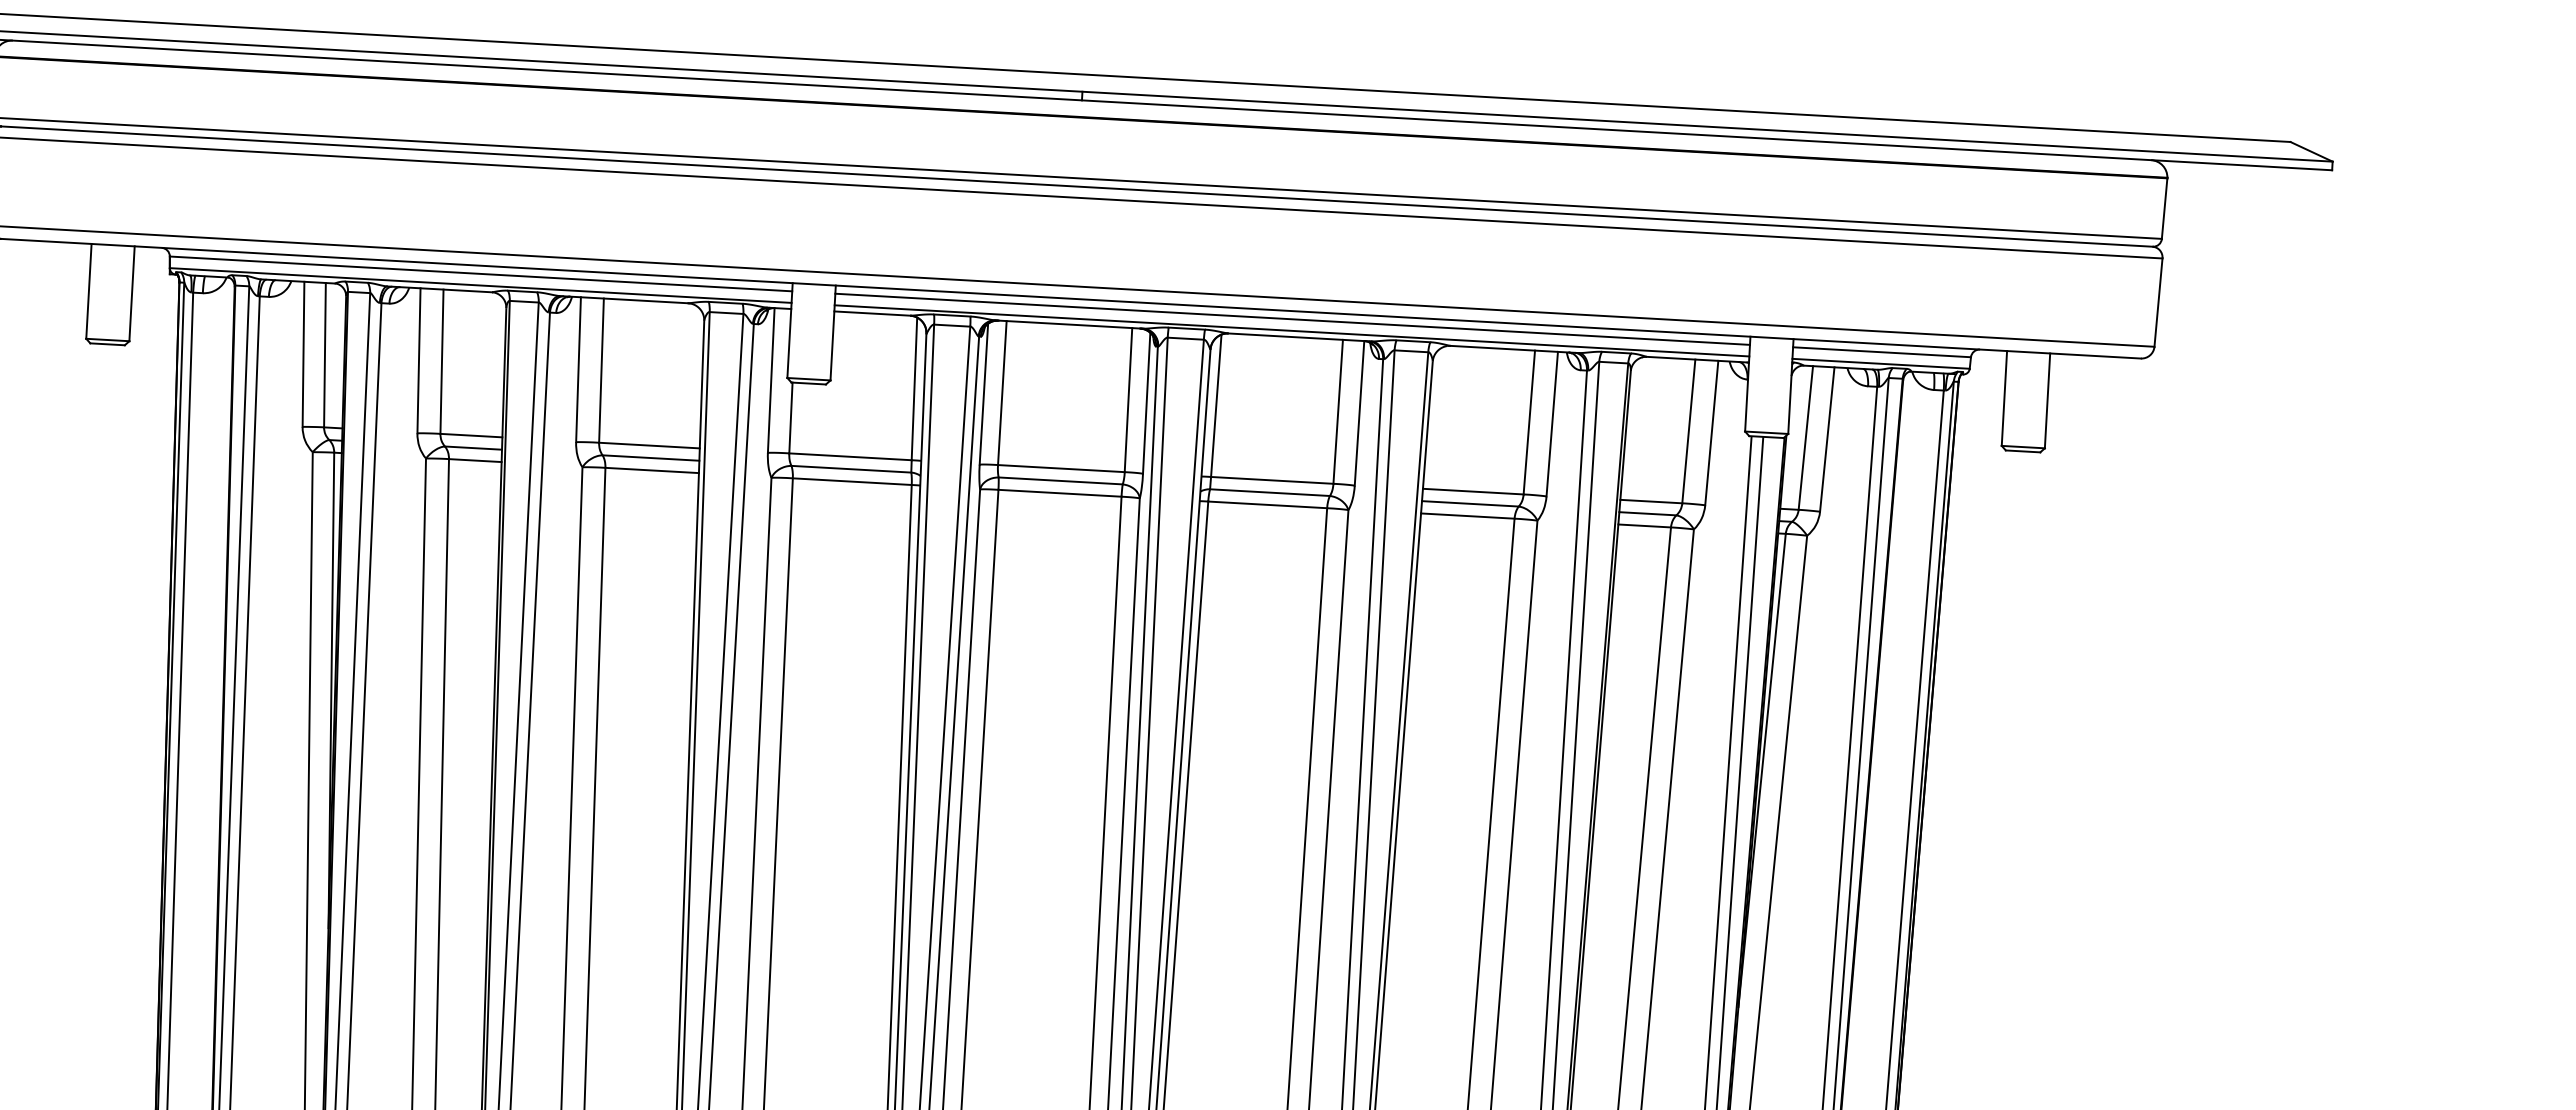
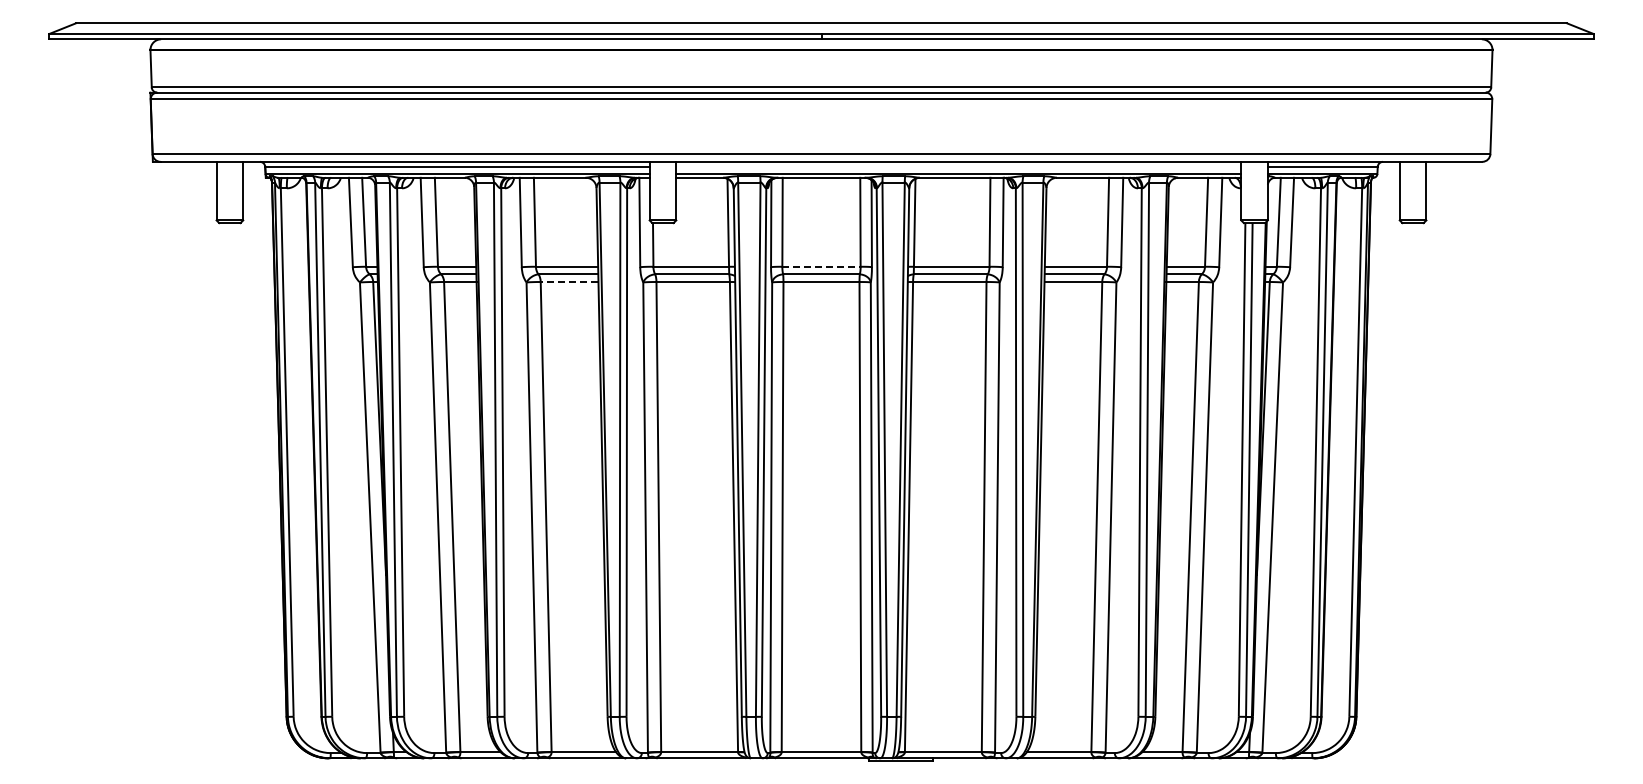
line: (1292, 318) -> (958, 166), removed
line: (1061, 468) -> (821, 266), solid -> dashed
line: (651, 471) -> (569, 282), solid -> dashed

